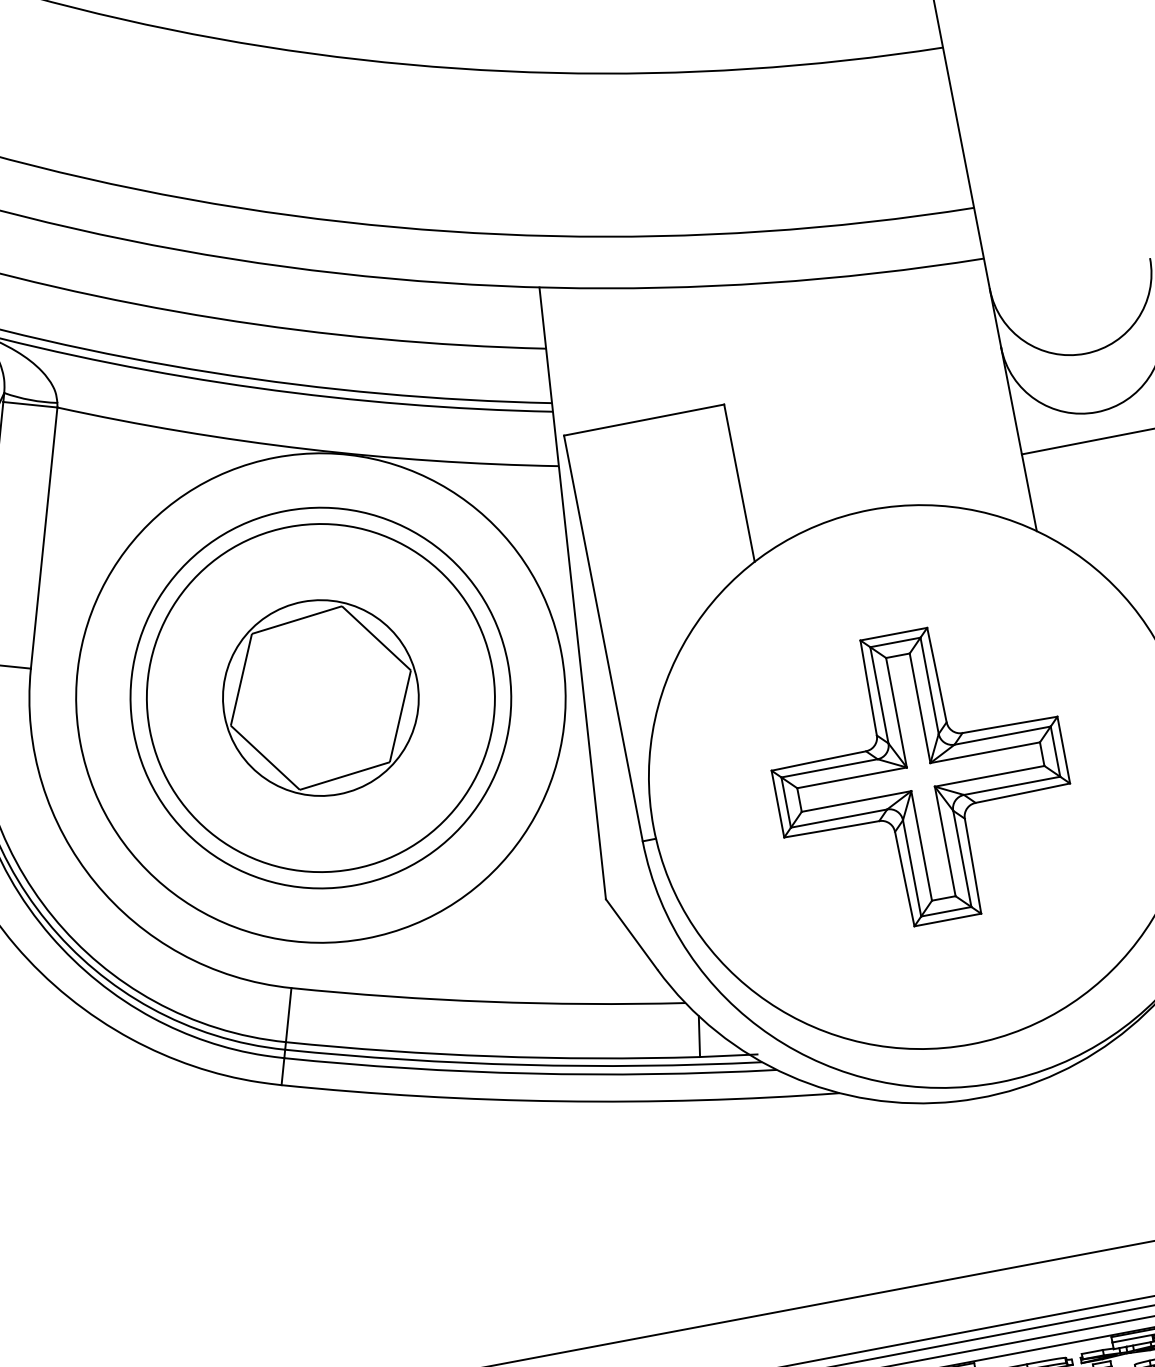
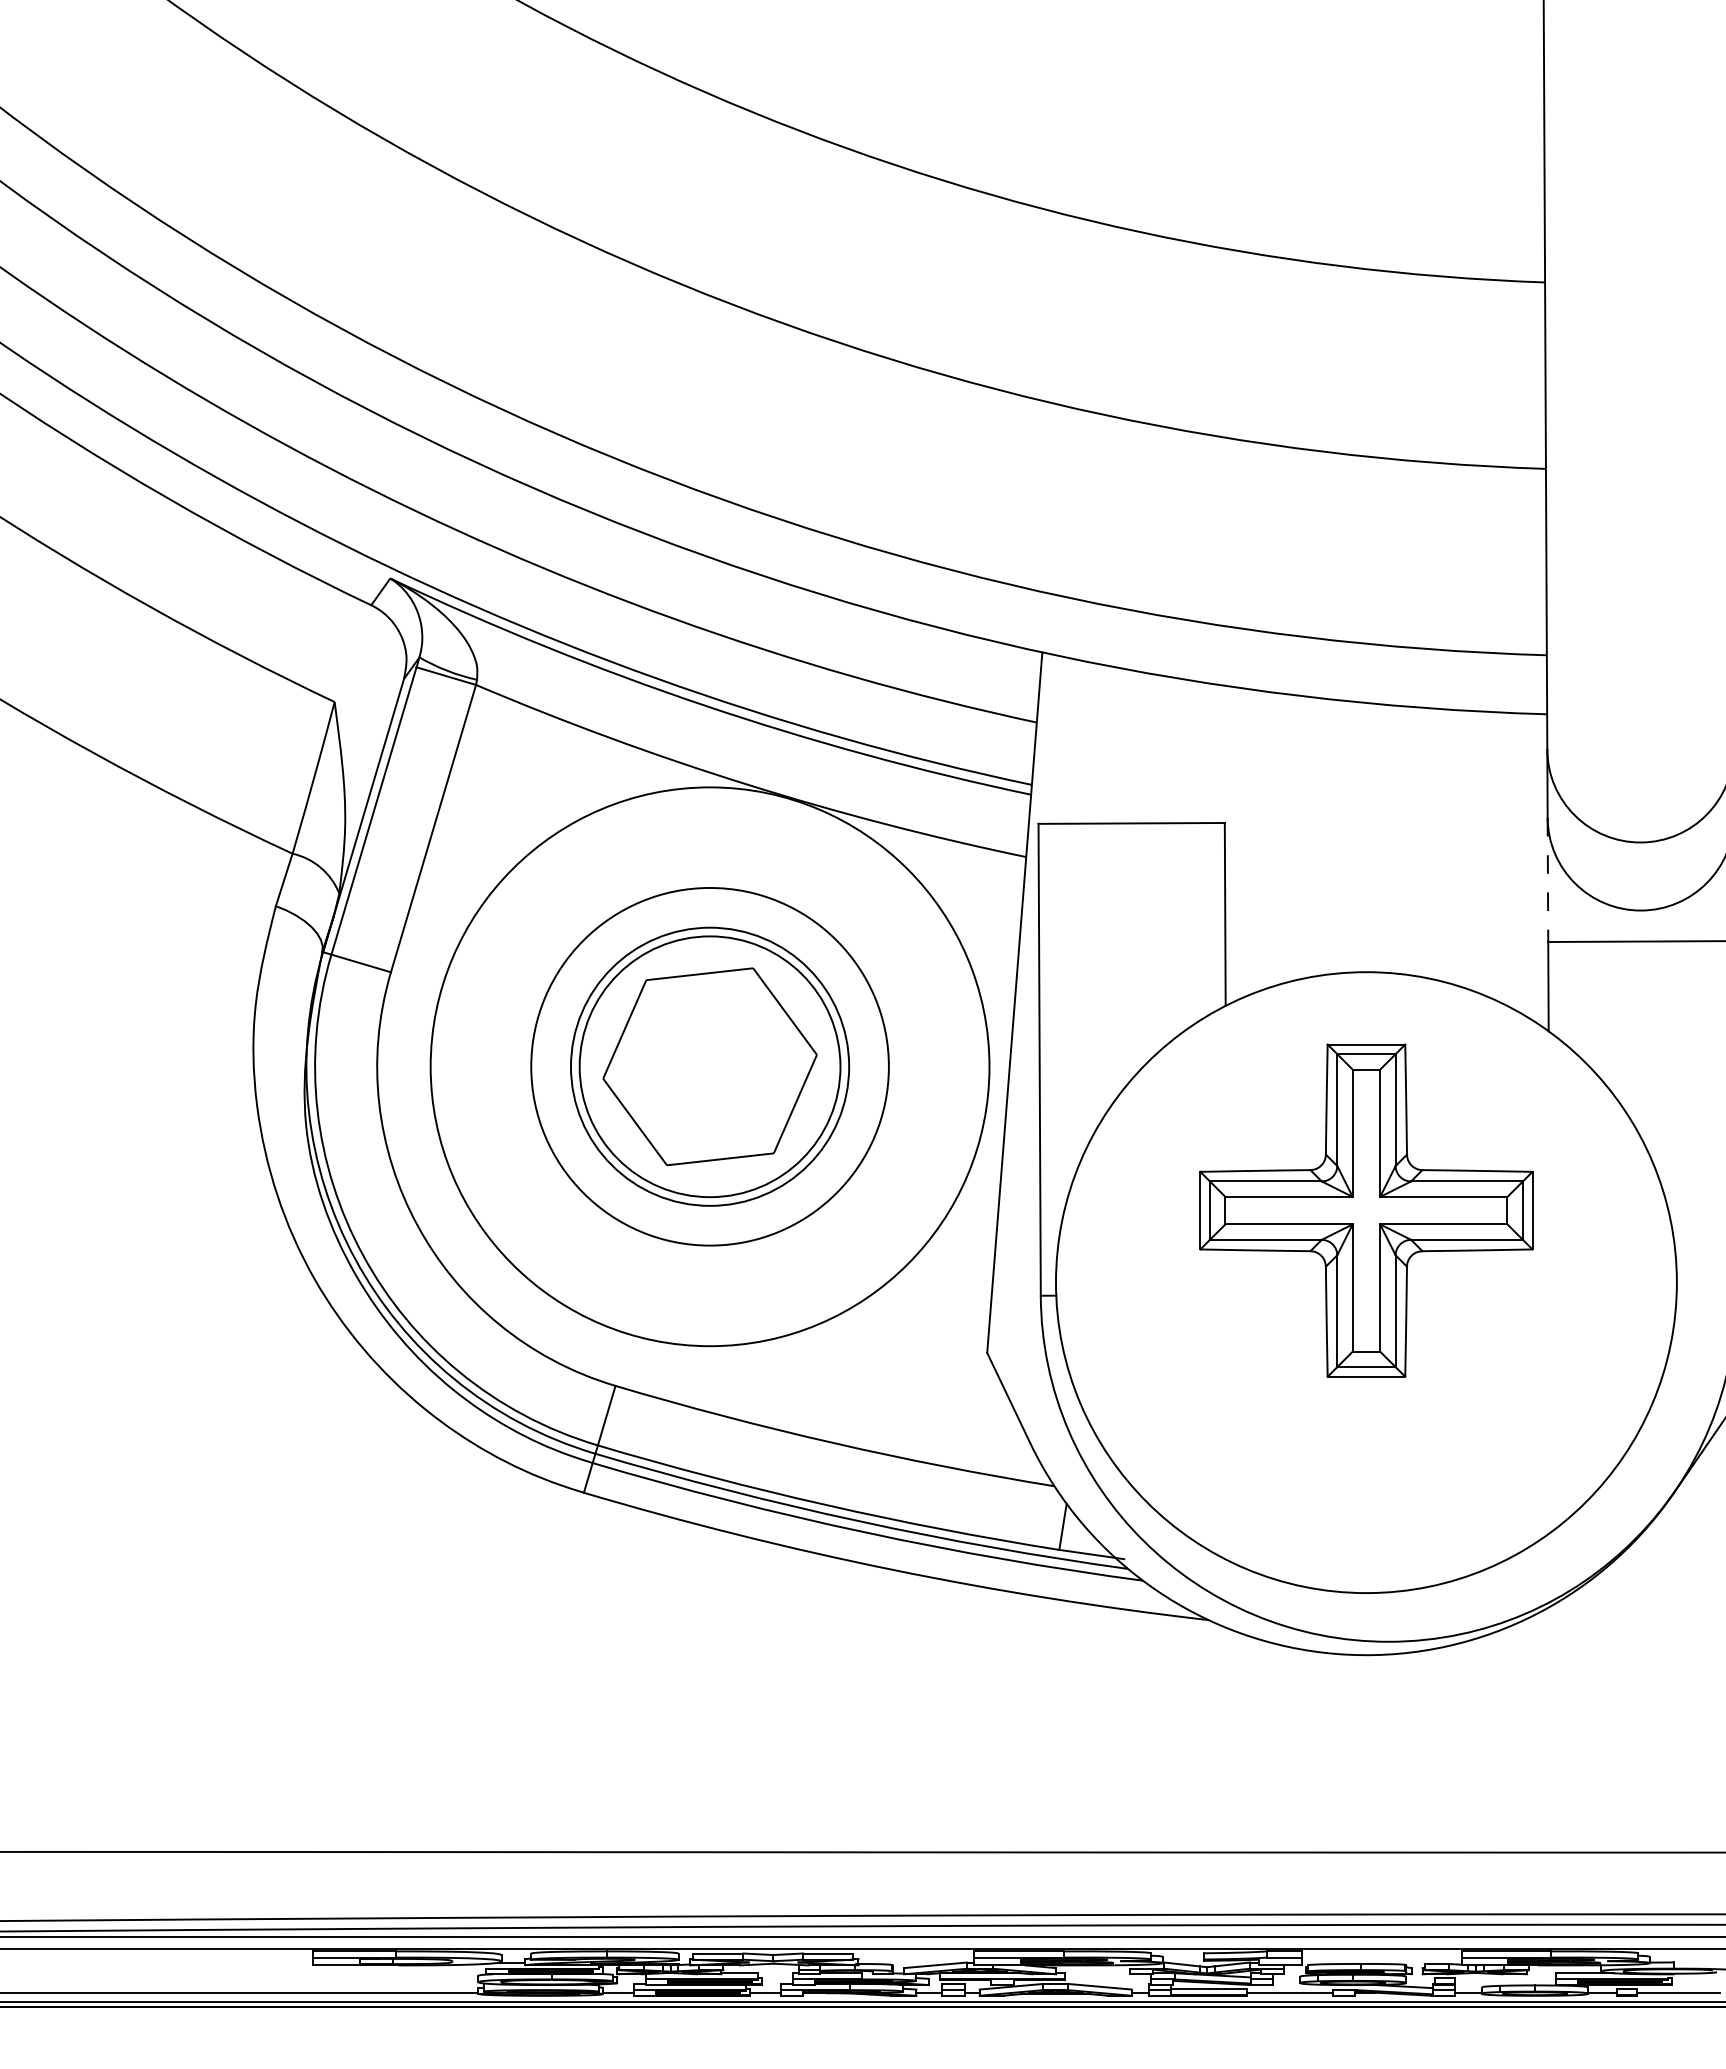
line: (1011, 401) -> (1547, 880), solid -> dashed
circle: (320, 697) -> (709, 1066), size x0.6
circle: (320, 697) -> (709, 1066), size x0.7
circle: (320, 697) -> (709, 1066), size x1.6
part: (920, 776) -> (1366, 1210), moved

